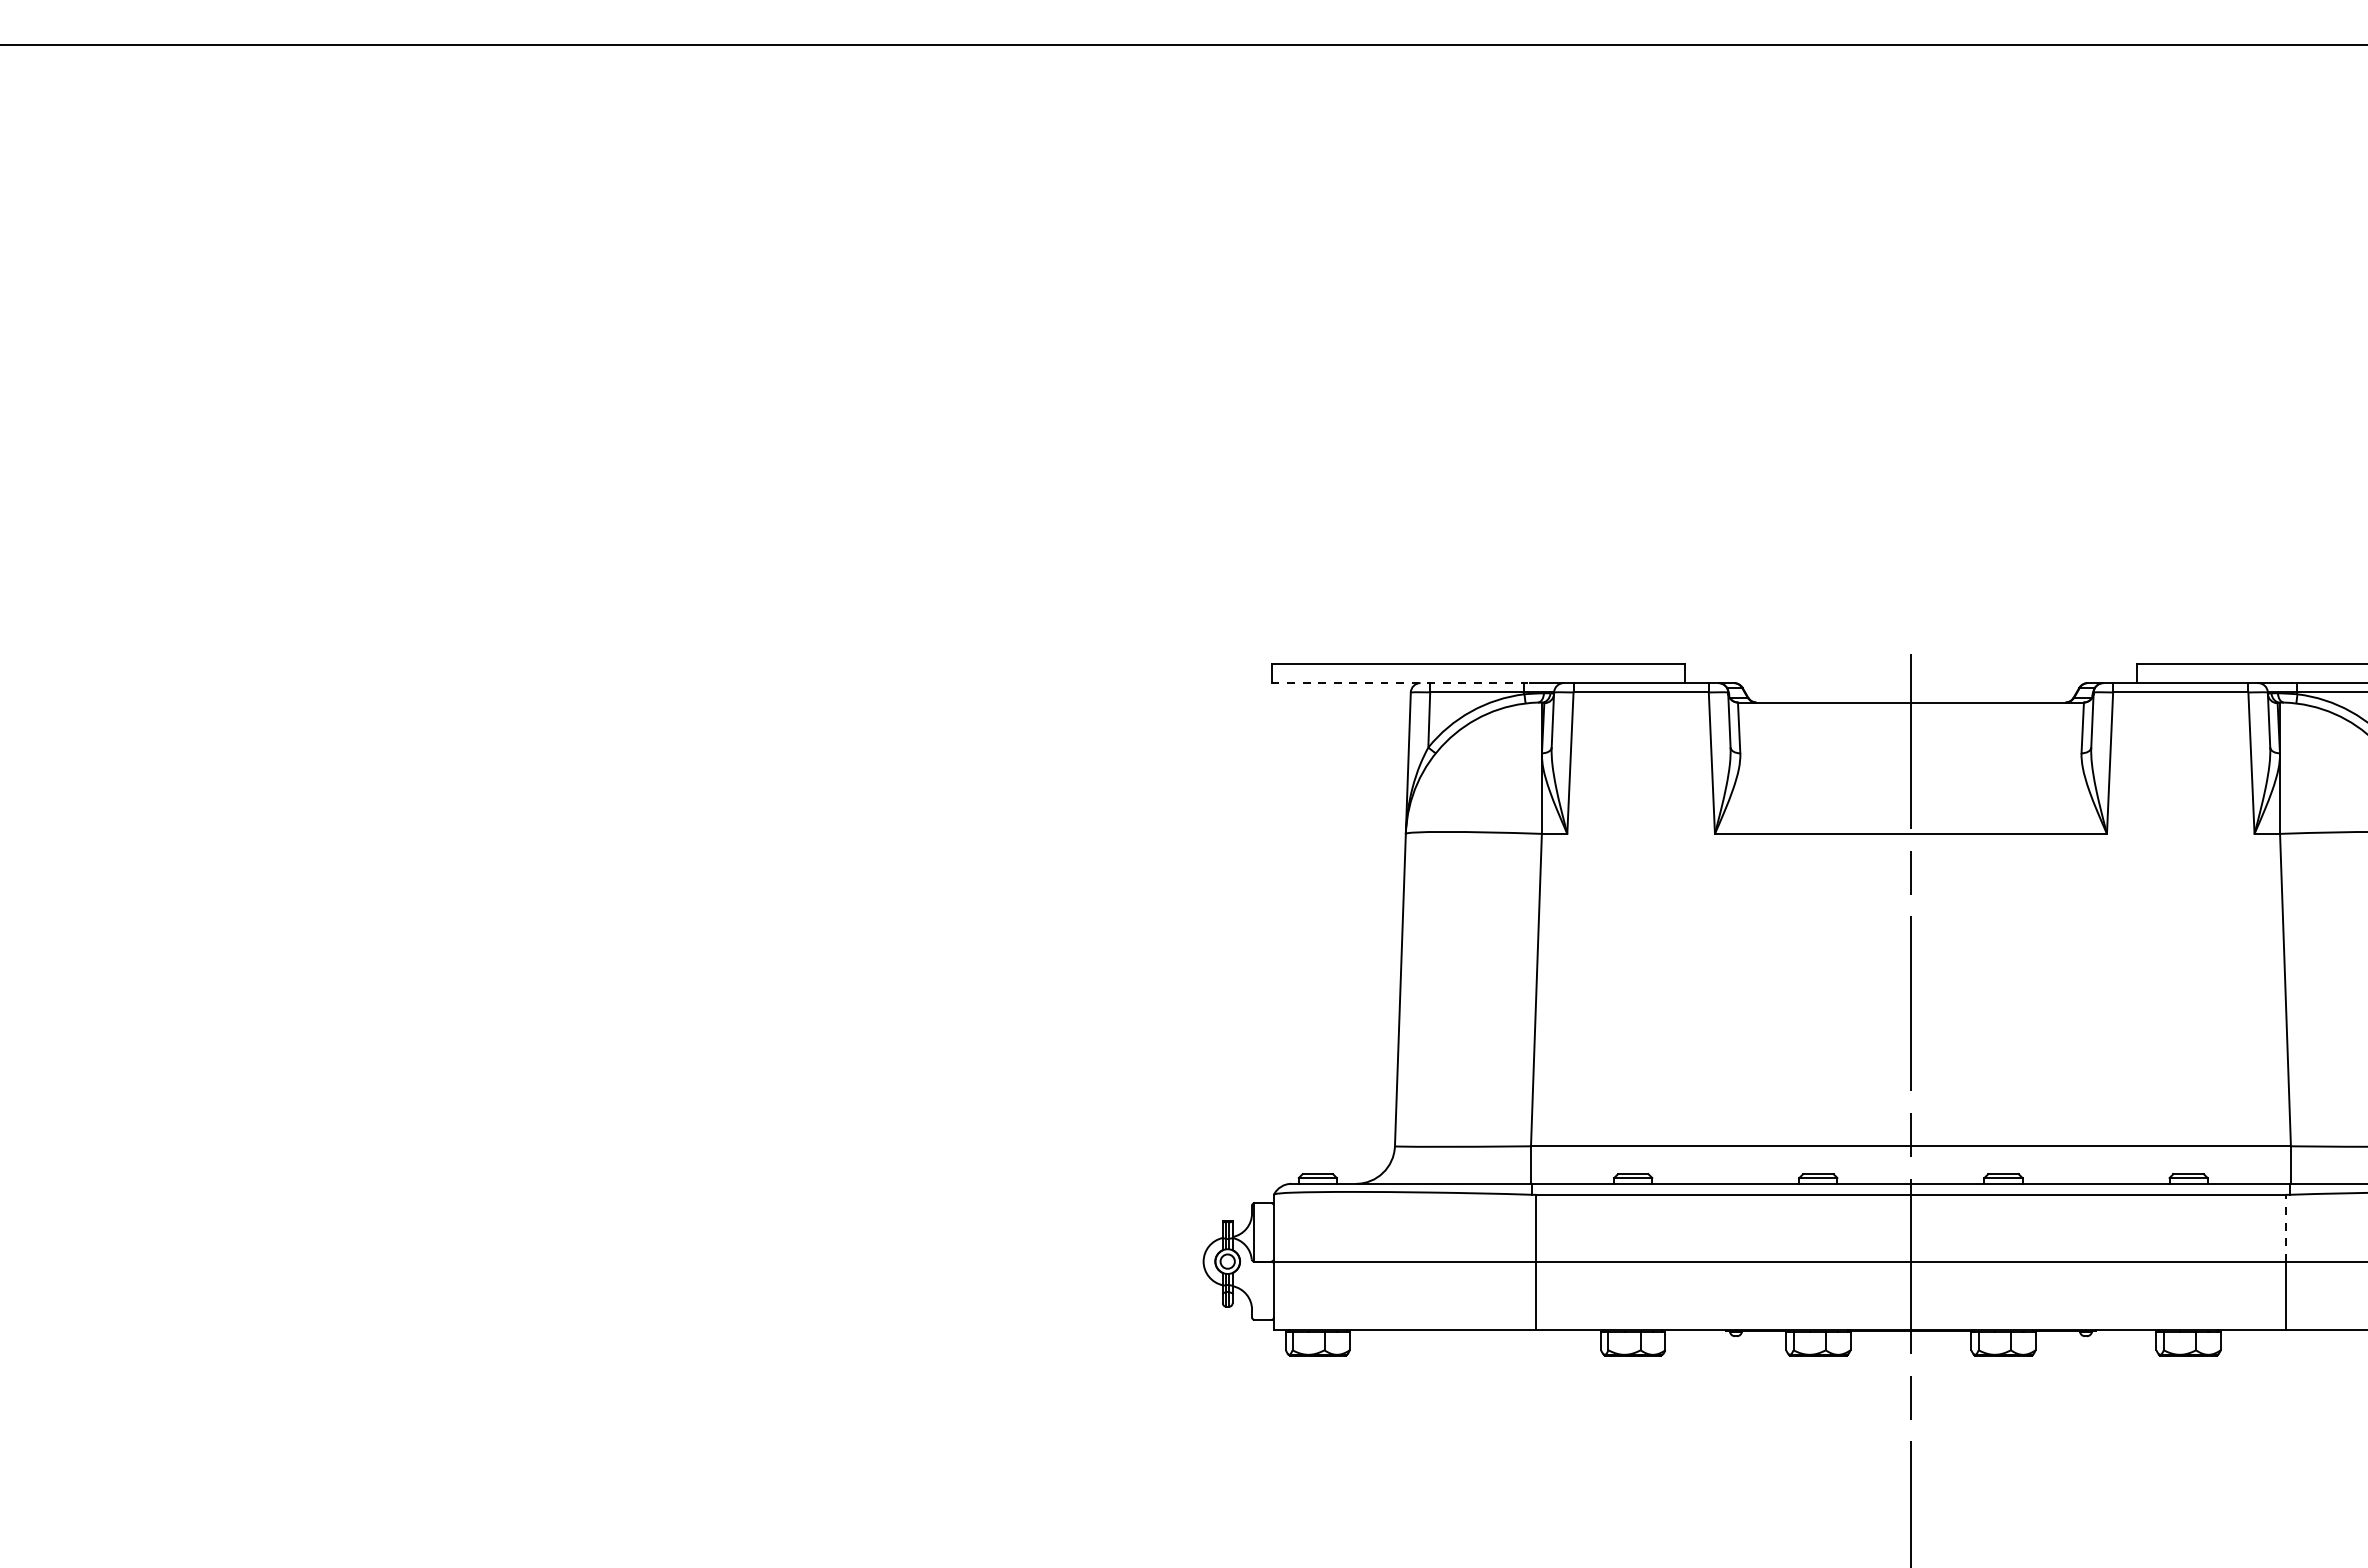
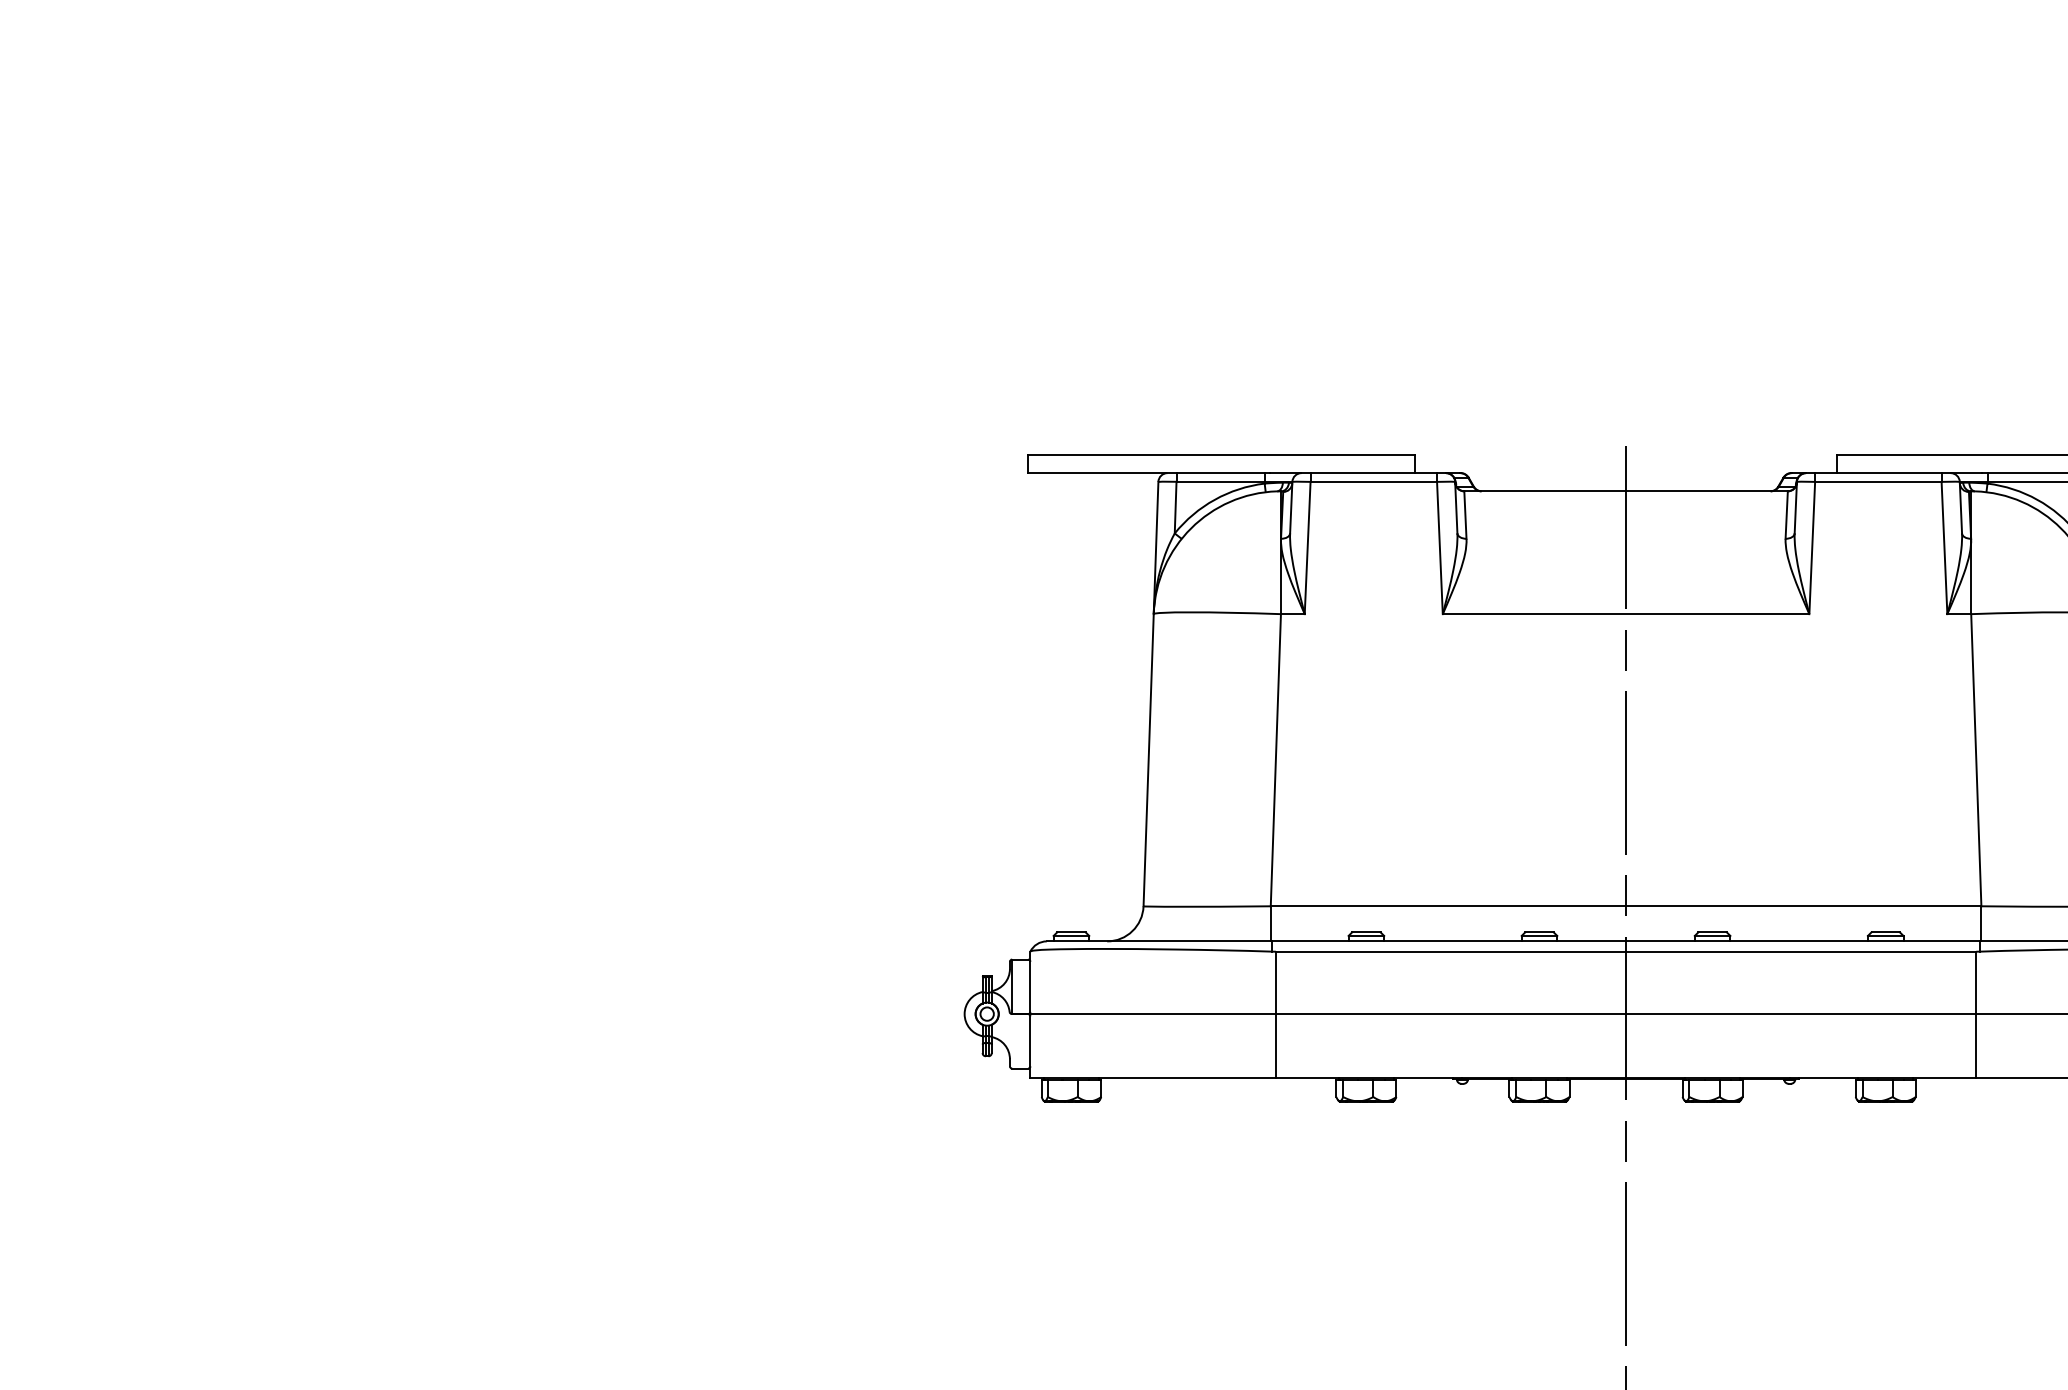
line: (1401, 683) -> (1149, 473), dashed -> solid
line: (2285, 1227) -> (1976, 982), dashed -> solid

